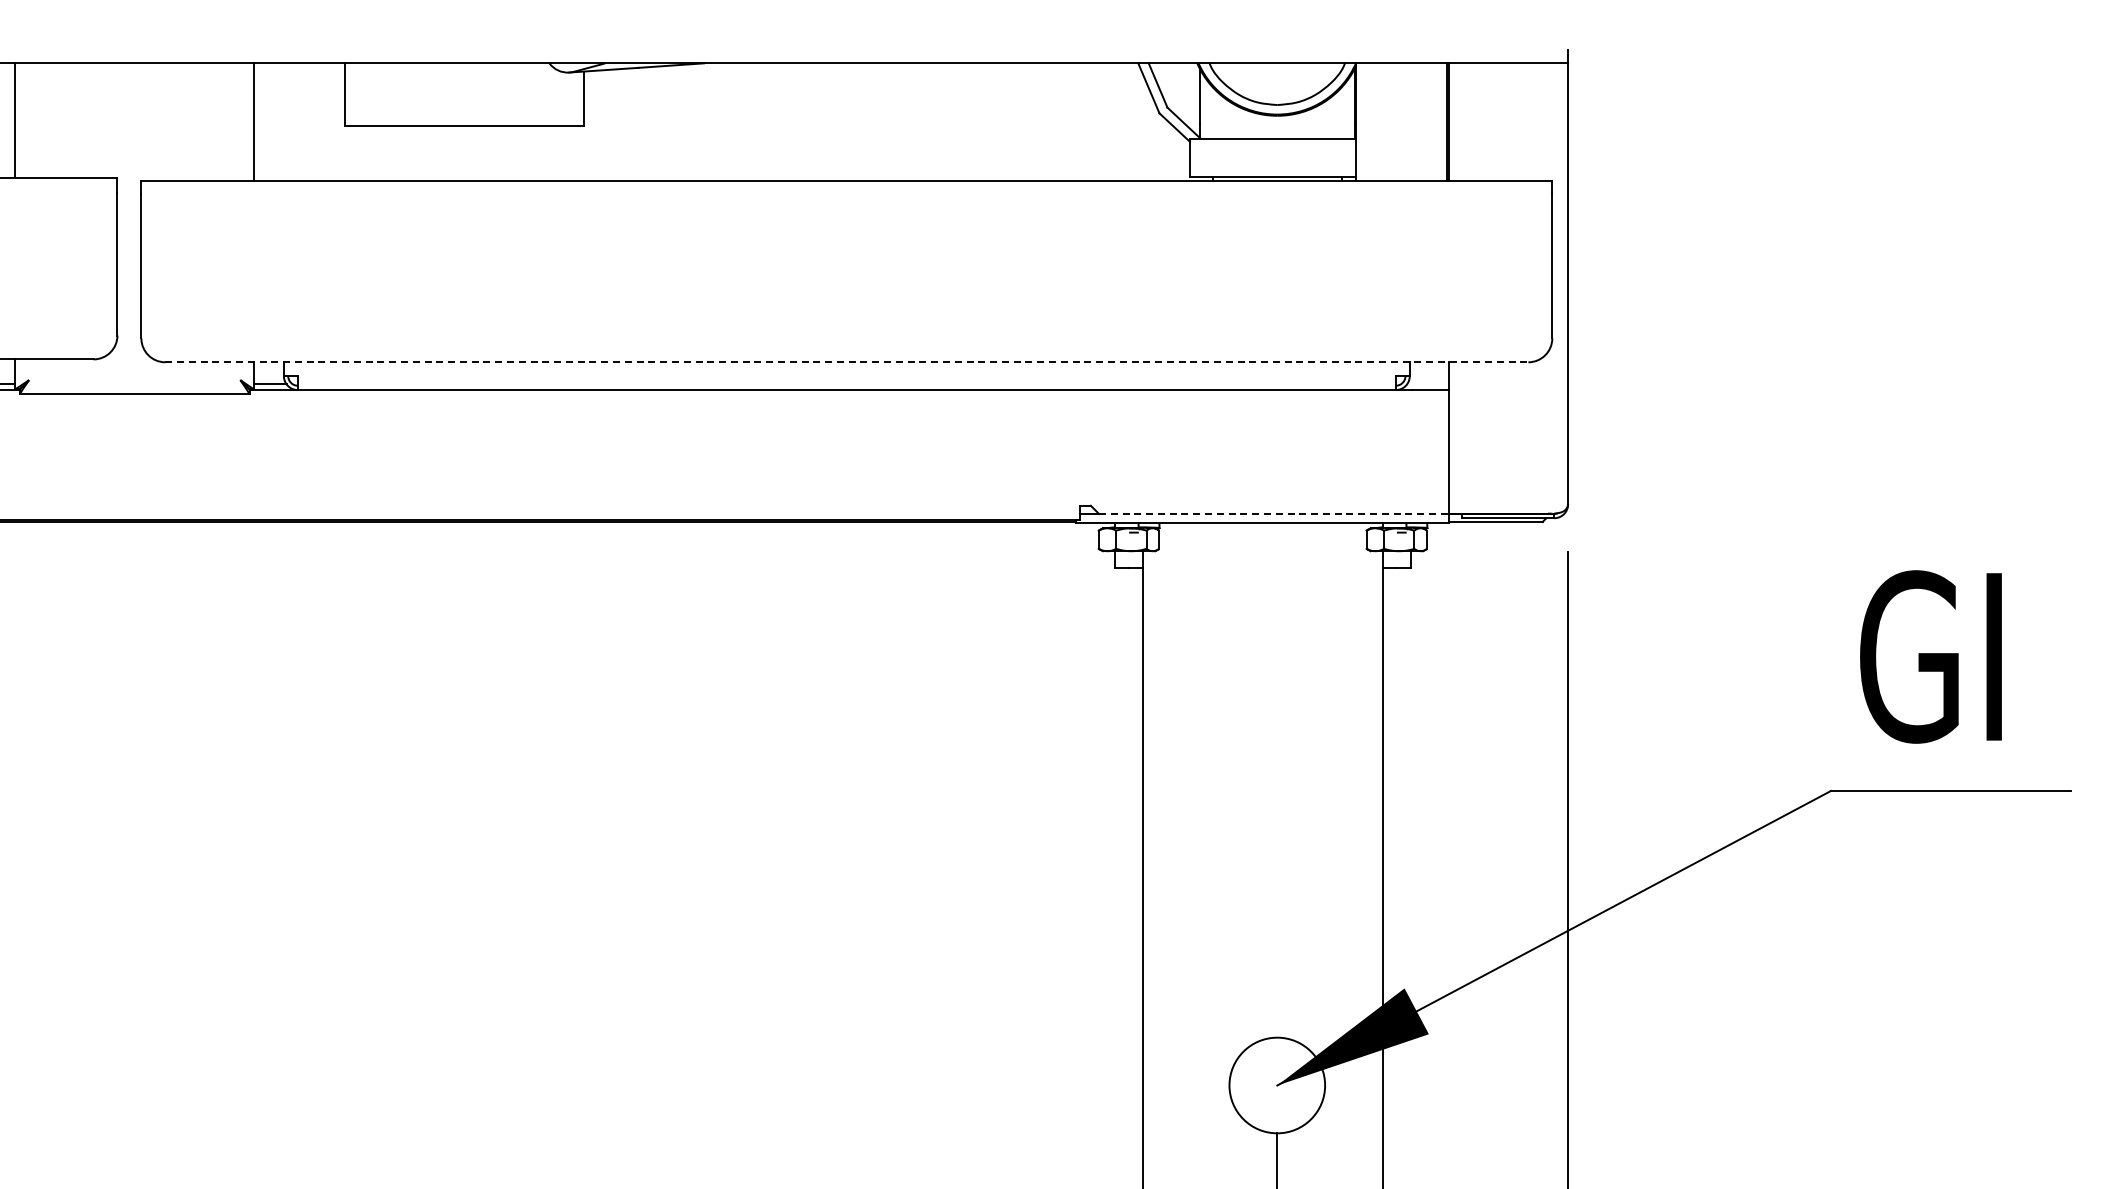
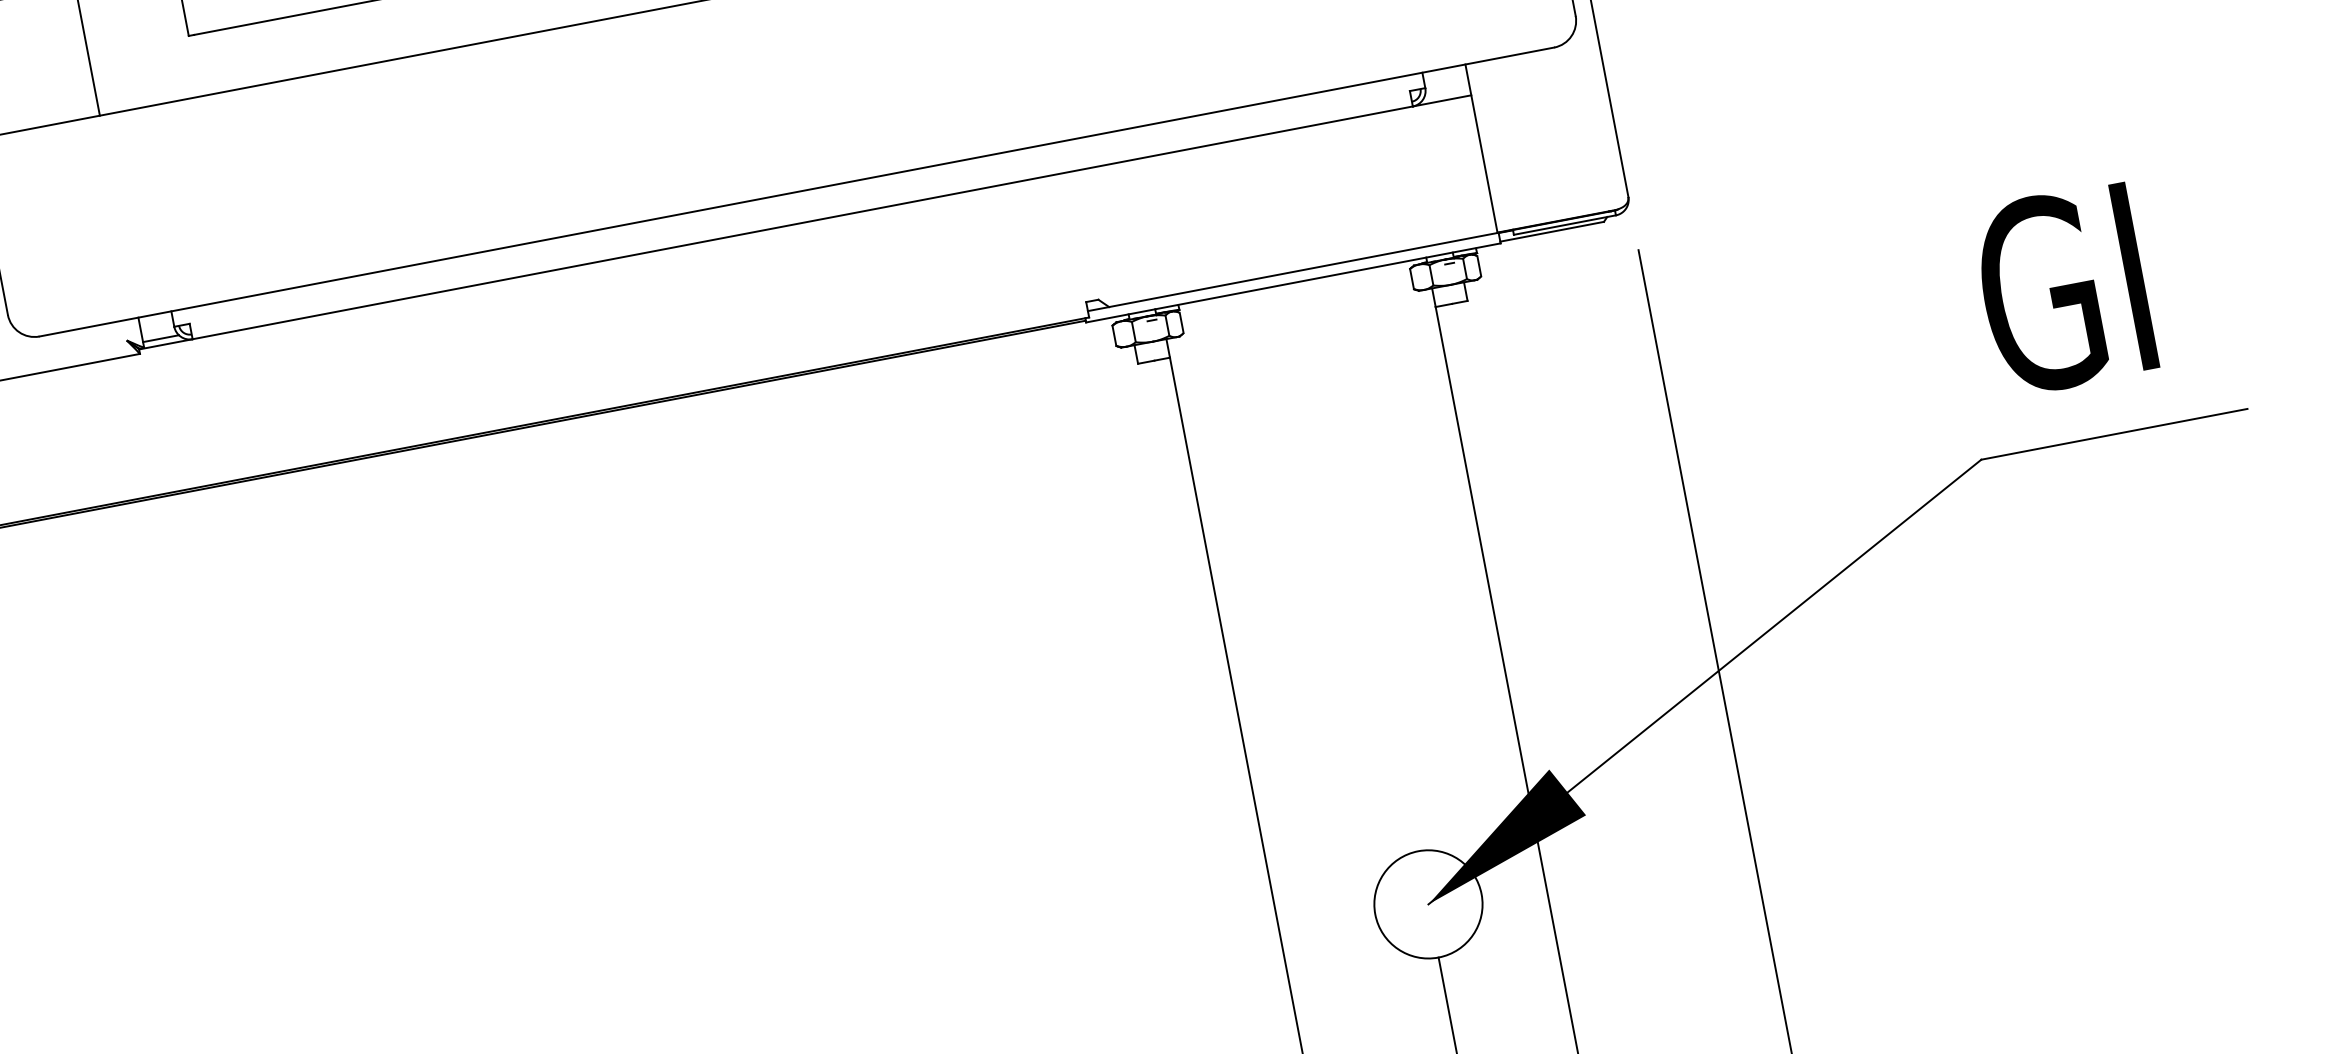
line: (846, 362) -> (796, 192), dashed -> solid
line: (1280, 513) -> (1310, 268), dashed -> solid

